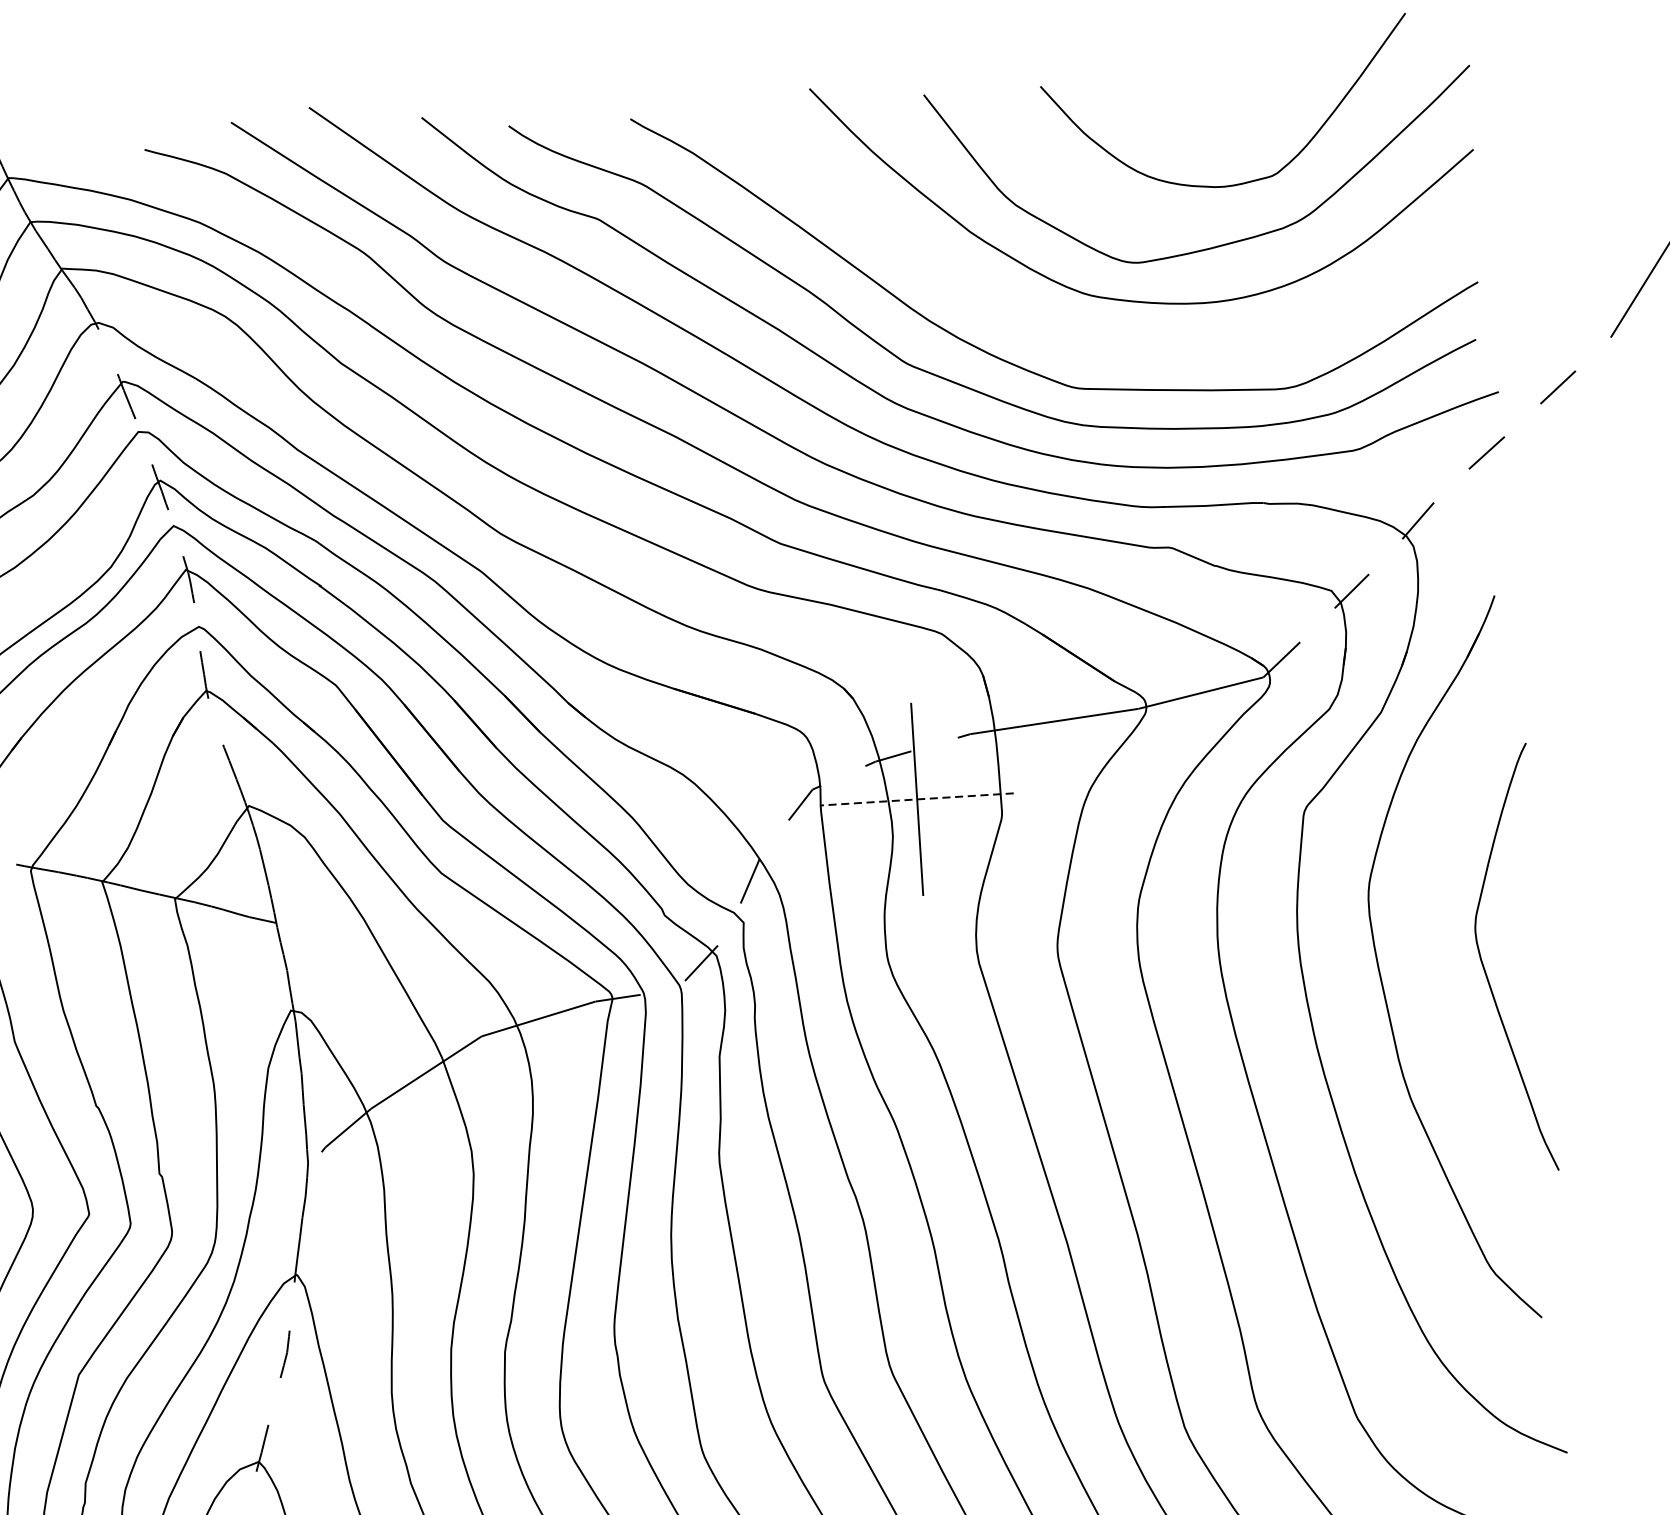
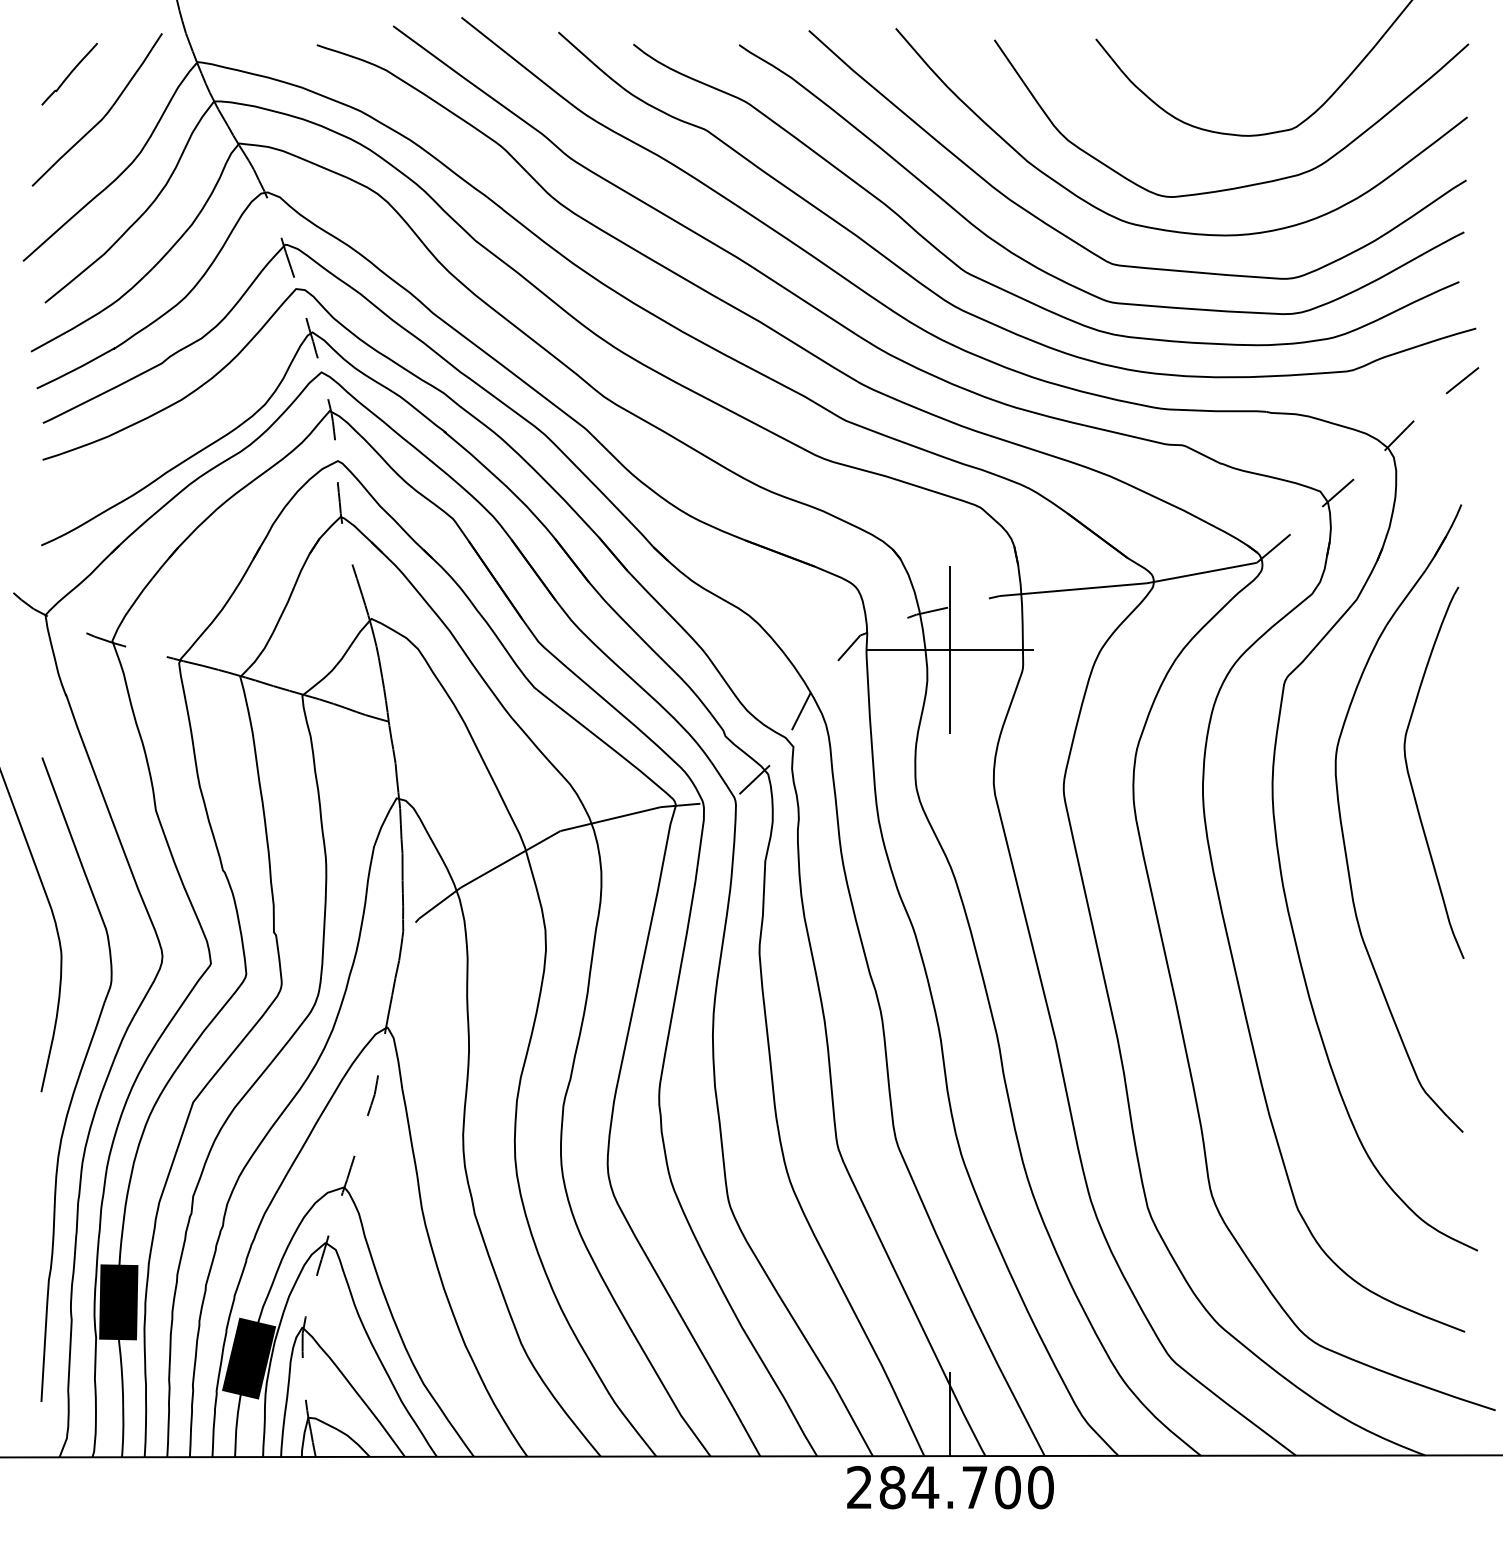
curve: (1038, 323) -> (1081, 244), added
line: (917, 799) -> (950, 649), dashed -> solid
curve: (1485, 969) -> (1411, 780), moved

